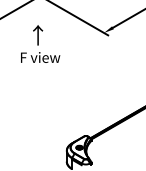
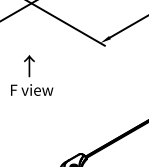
text: (40, 43) -> (32, 74), moved

